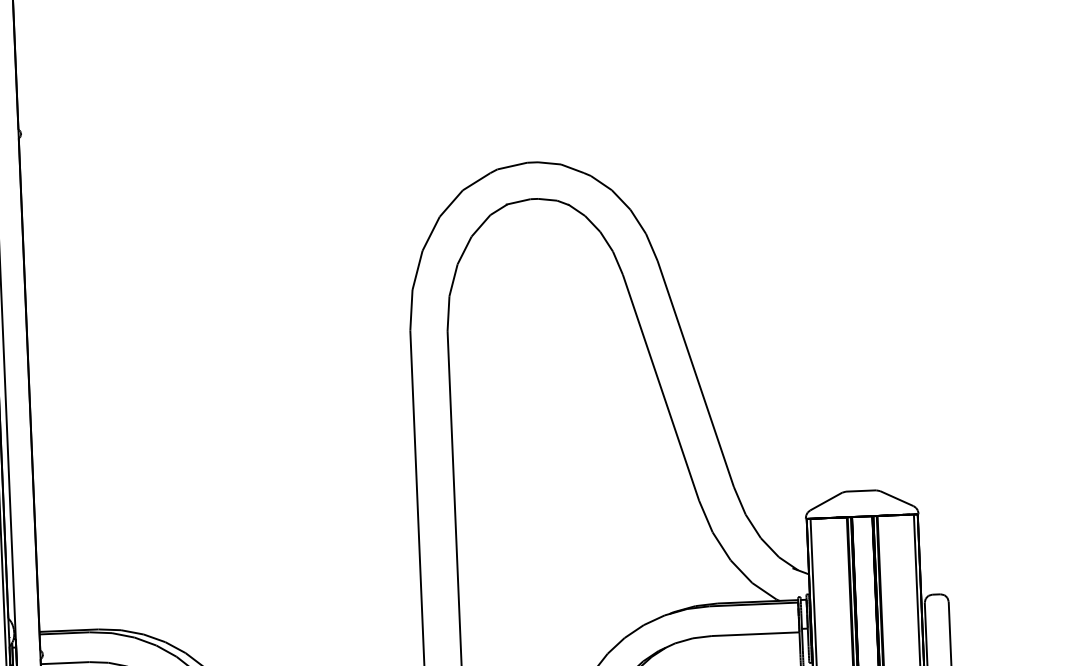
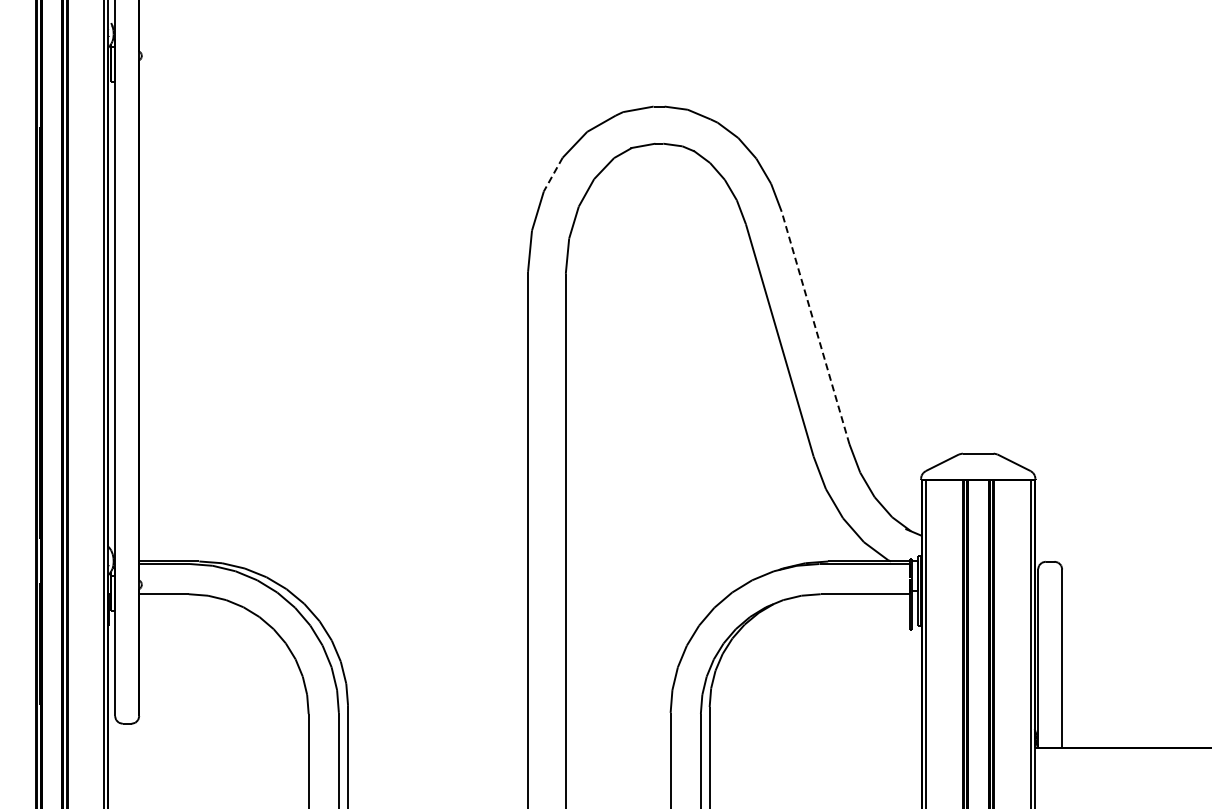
line: (431, 234) -> (553, 175), solid -> dashed
line: (695, 373) -> (815, 327), solid -> dashed

